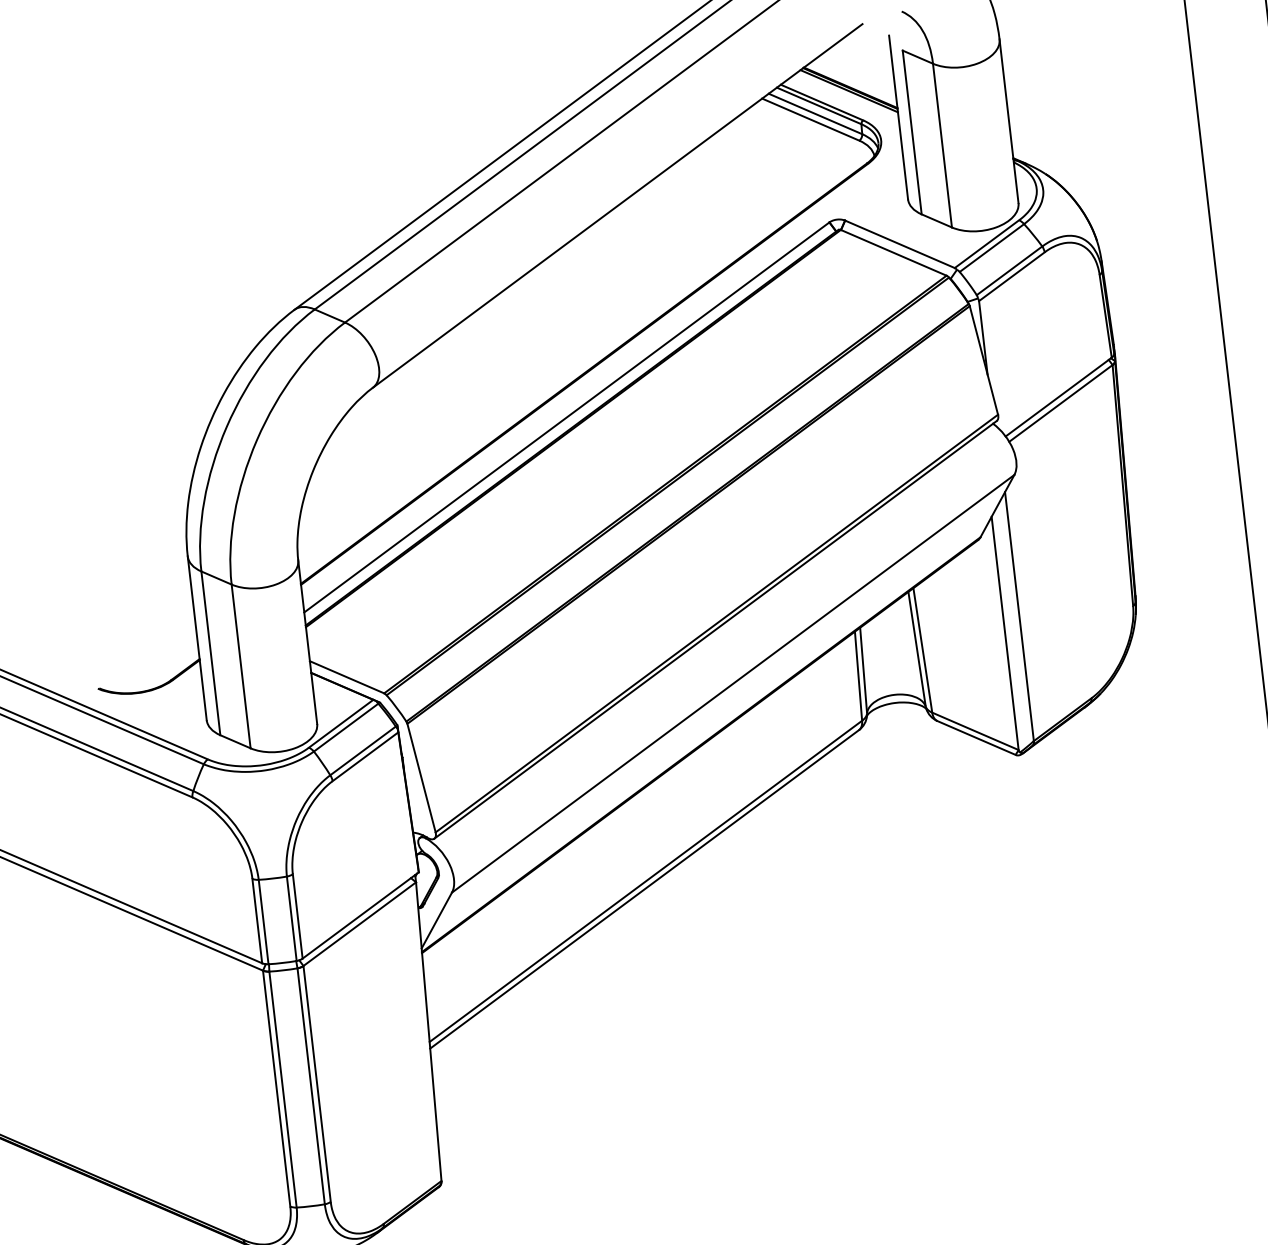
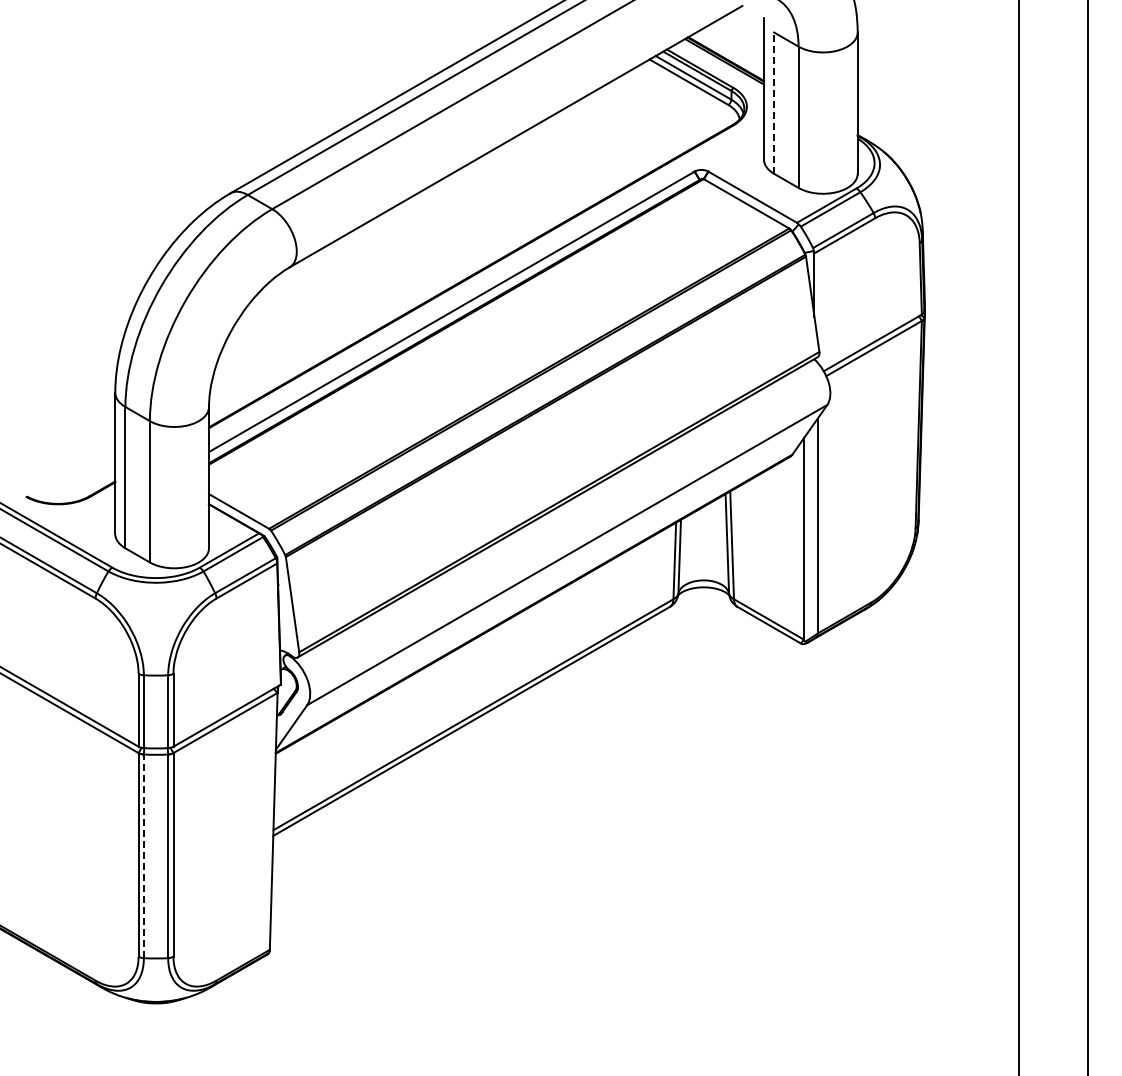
line: (912, 132) -> (774, 103), solid -> dashed
line: (282, 1089) -> (143, 856), solid -> dashed

